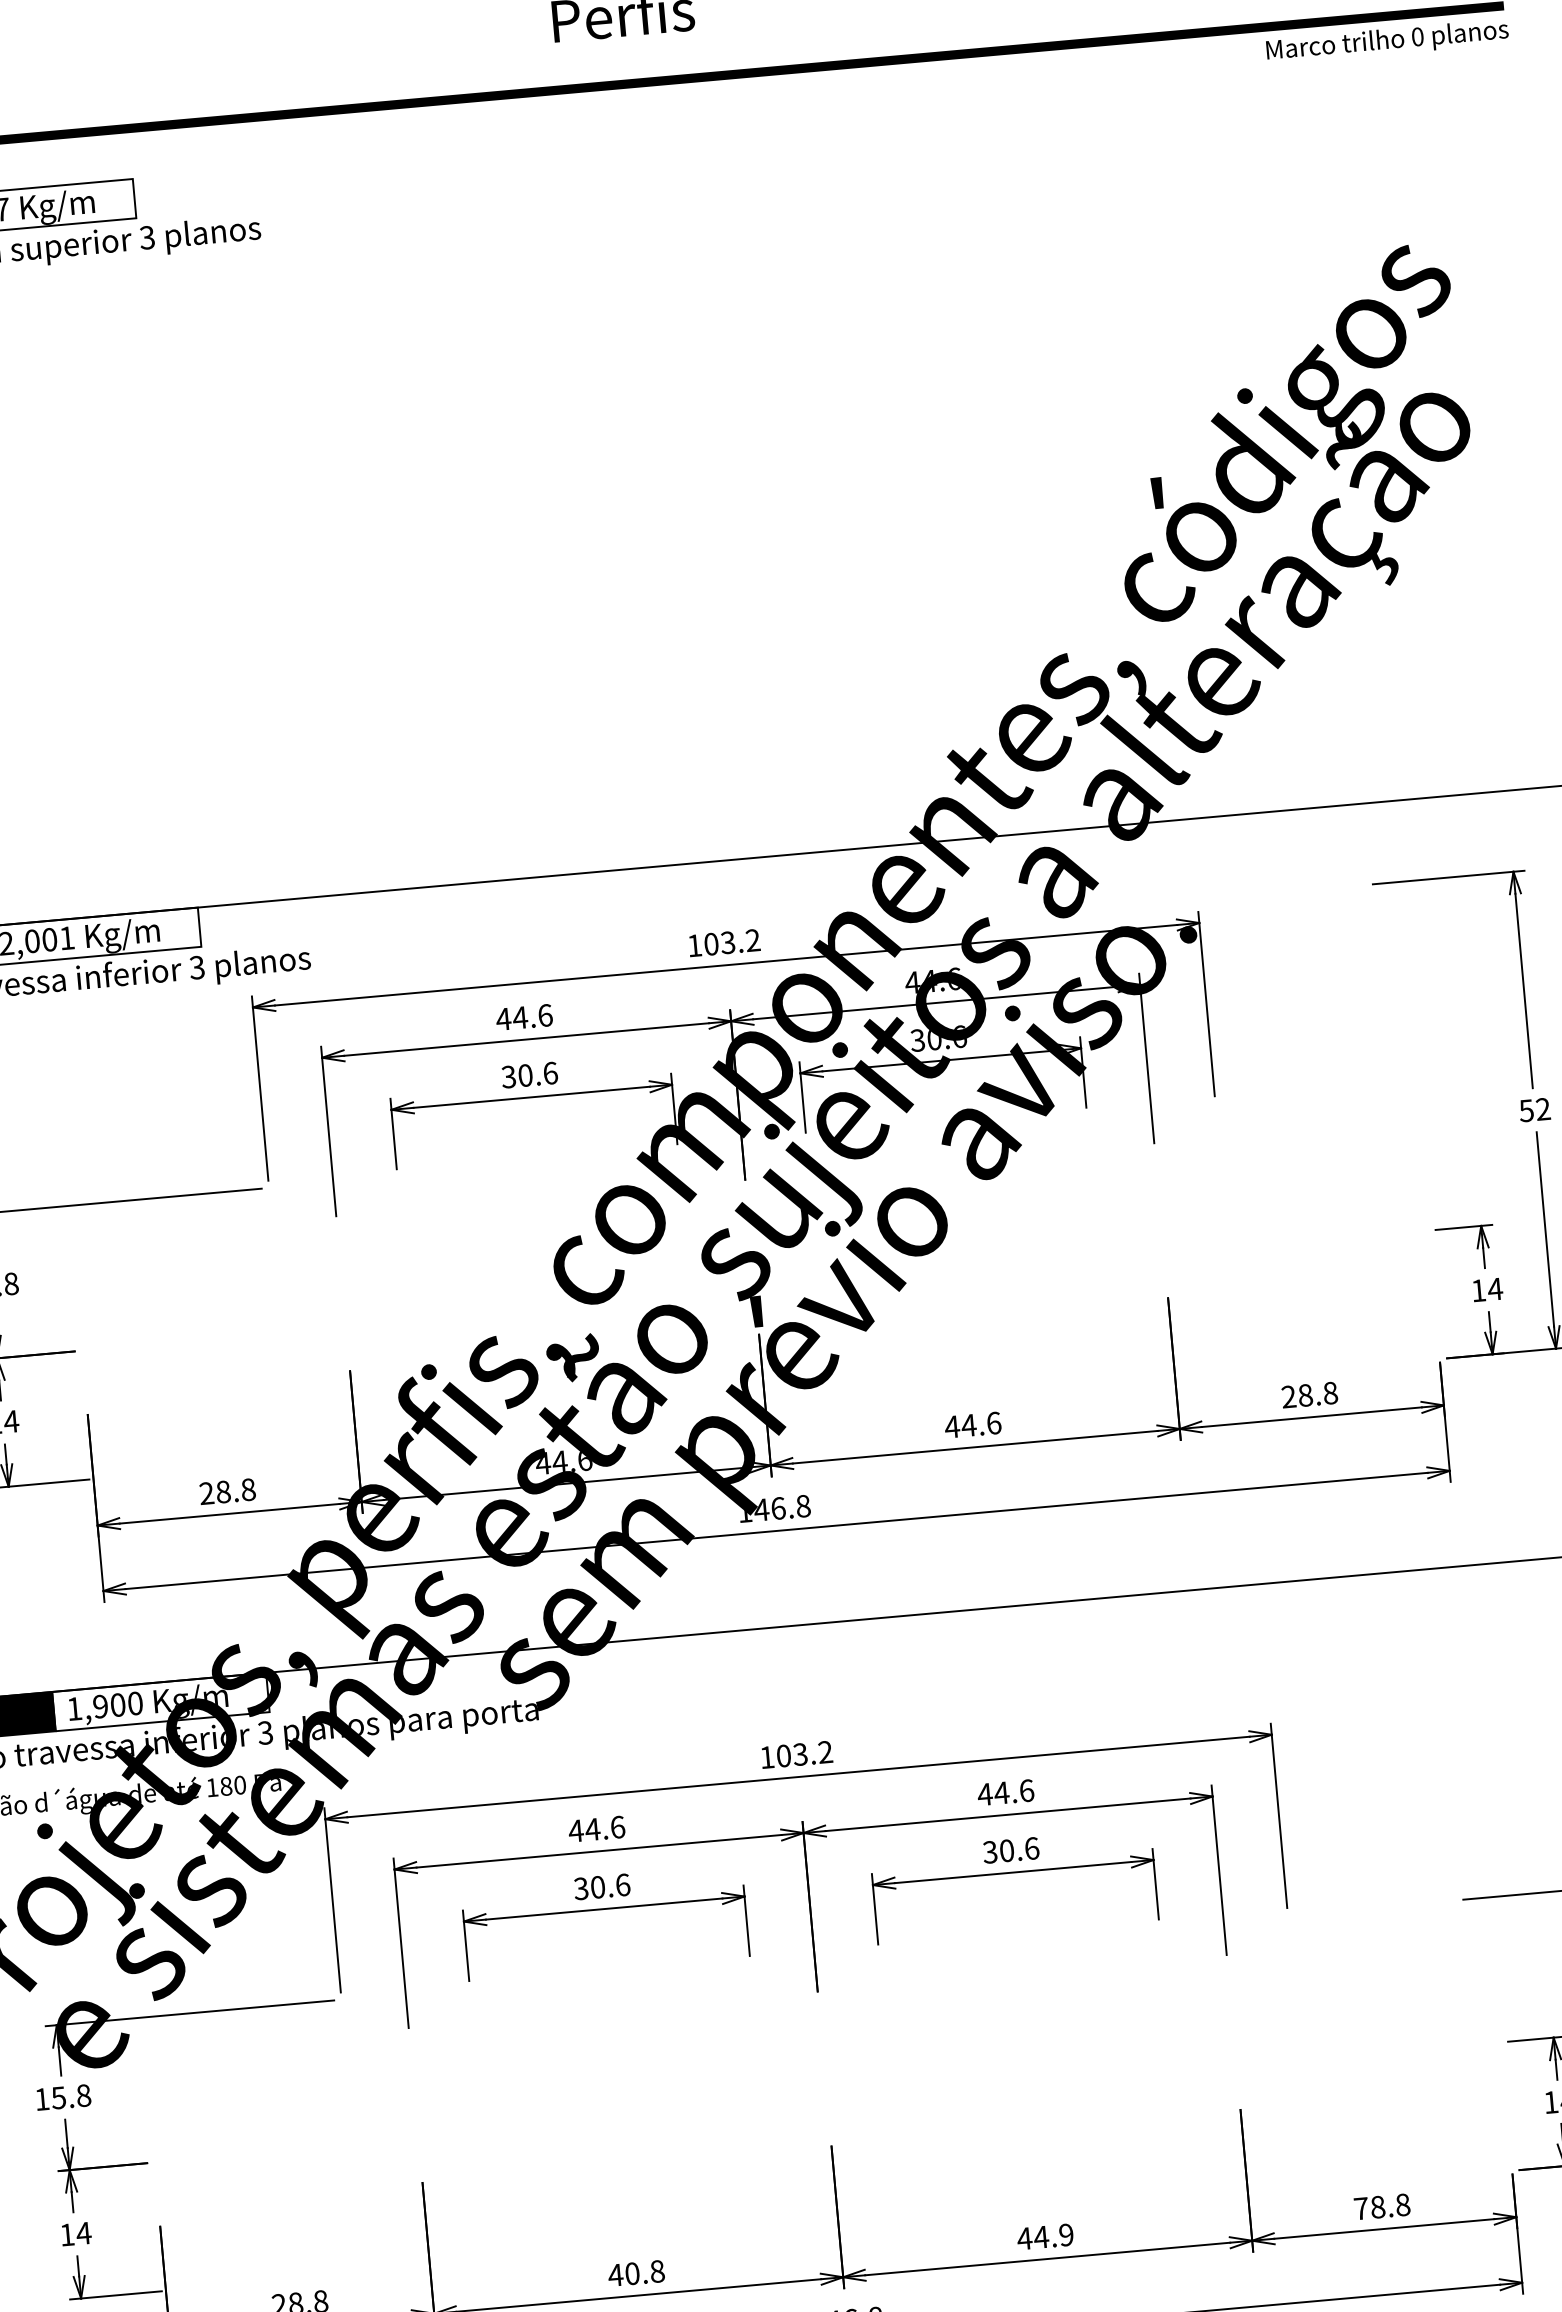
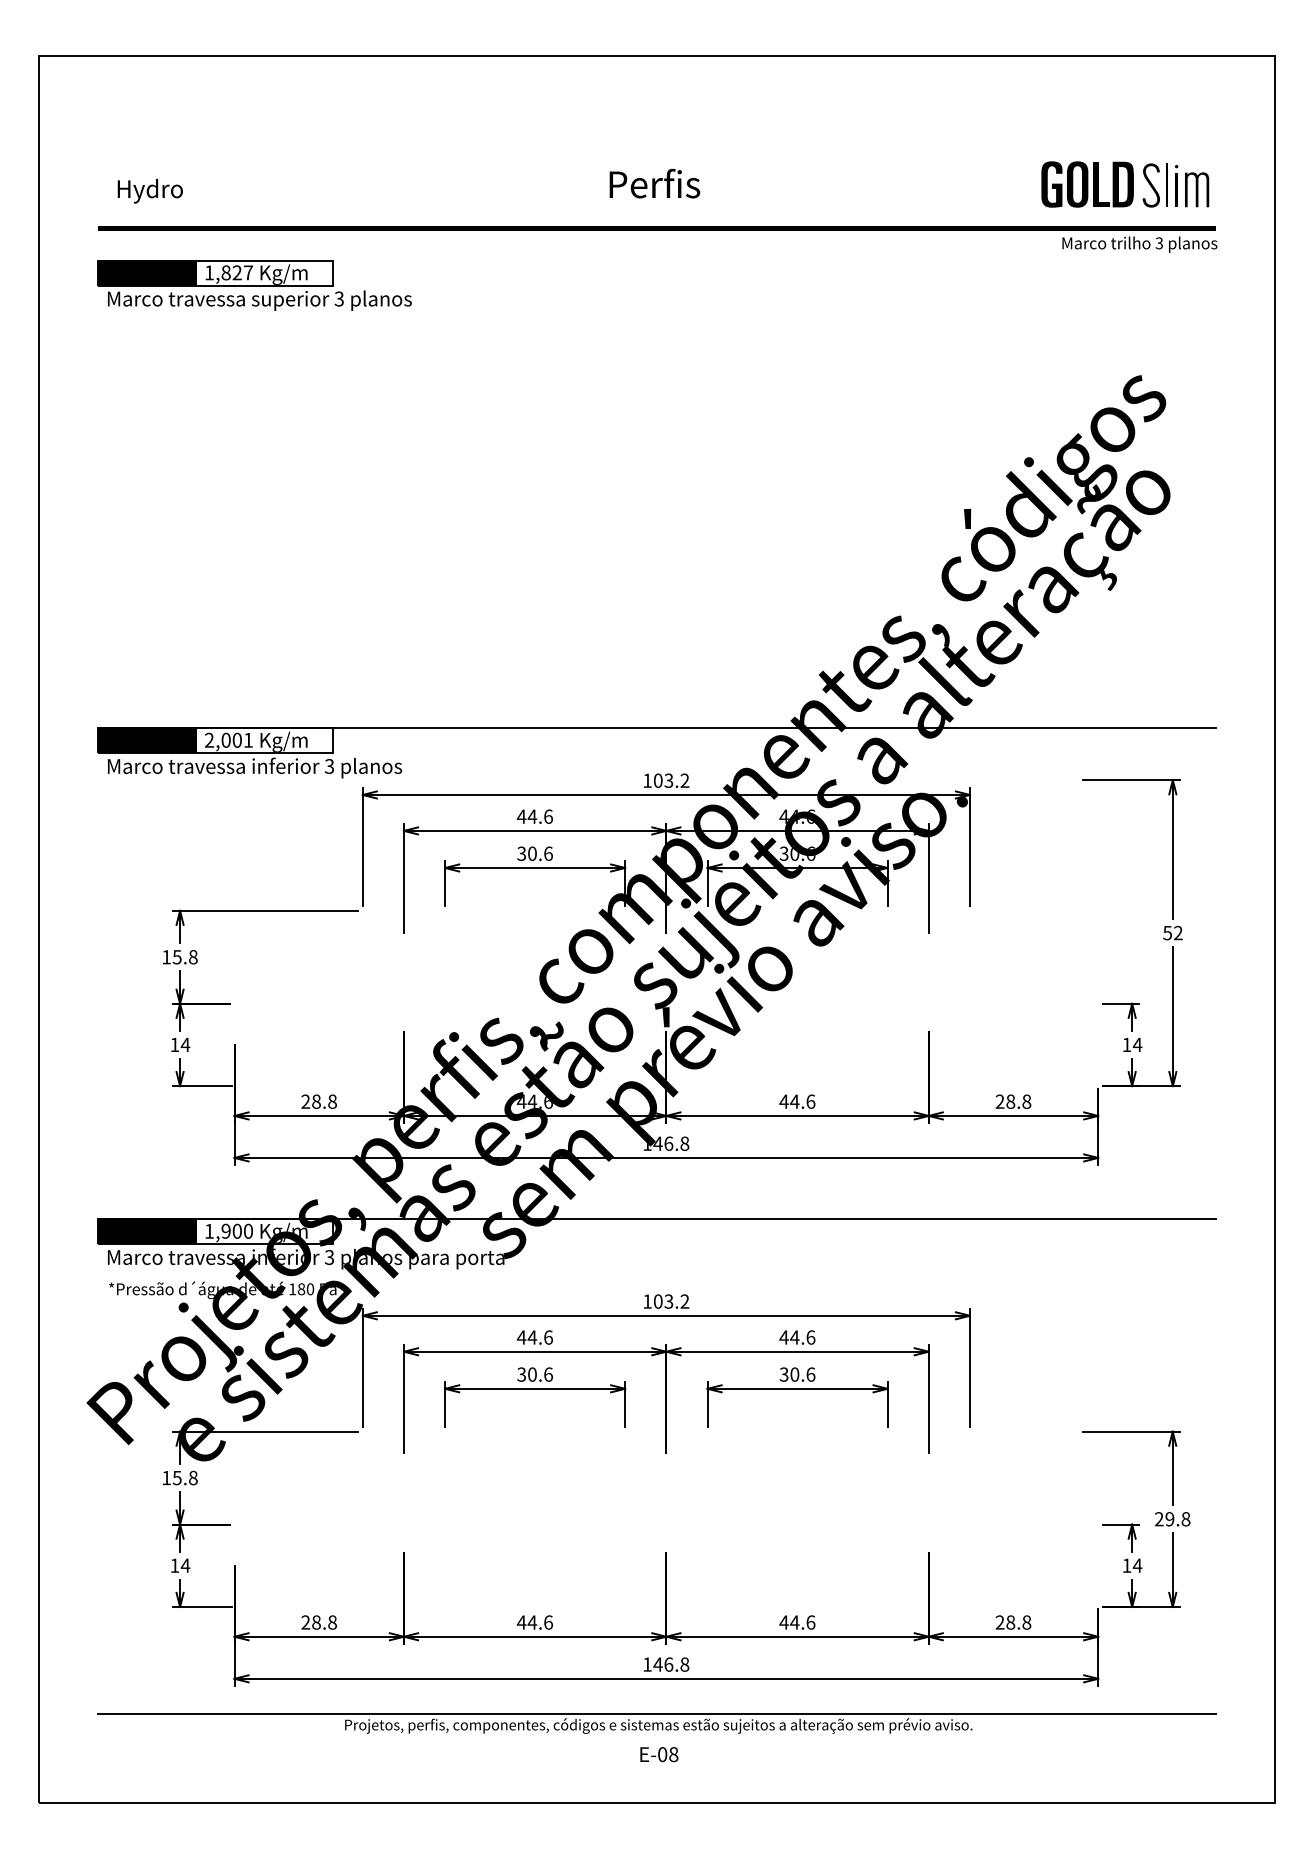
text: (1416, 37) -> (1158, 243), 0 -> 3
text: (1360, 2208) -> (999, 1622), 78.8 -> 28.8
text: (1065, 2234) -> (810, 1622), 44.9 -> 44.6
text: (643, 2272) -> (539, 1622), 40.8 -> 44.6

